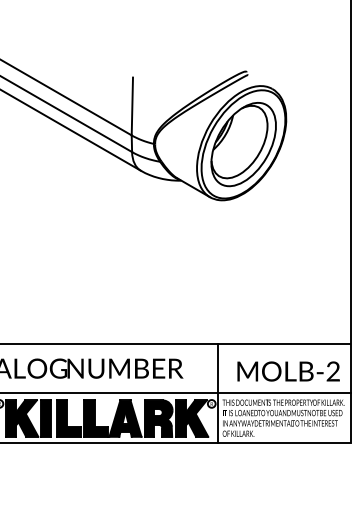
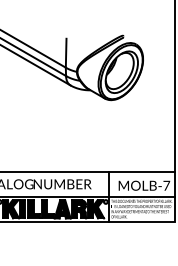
text: (332, 370) -> (166, 185), MOLB-2 -> MOLB-7

